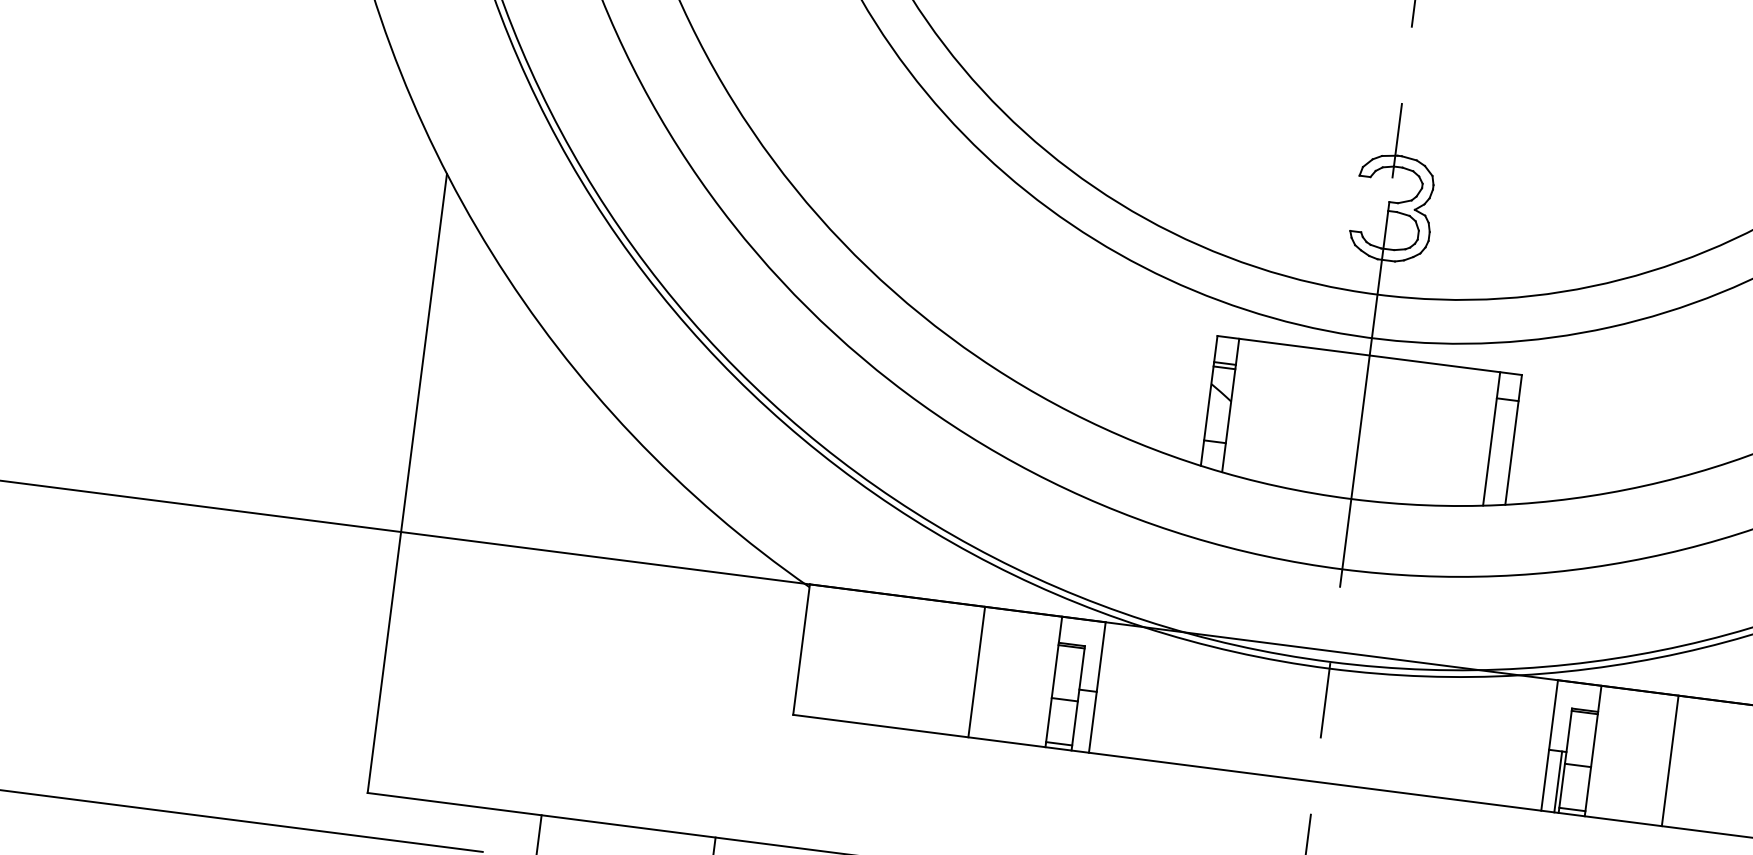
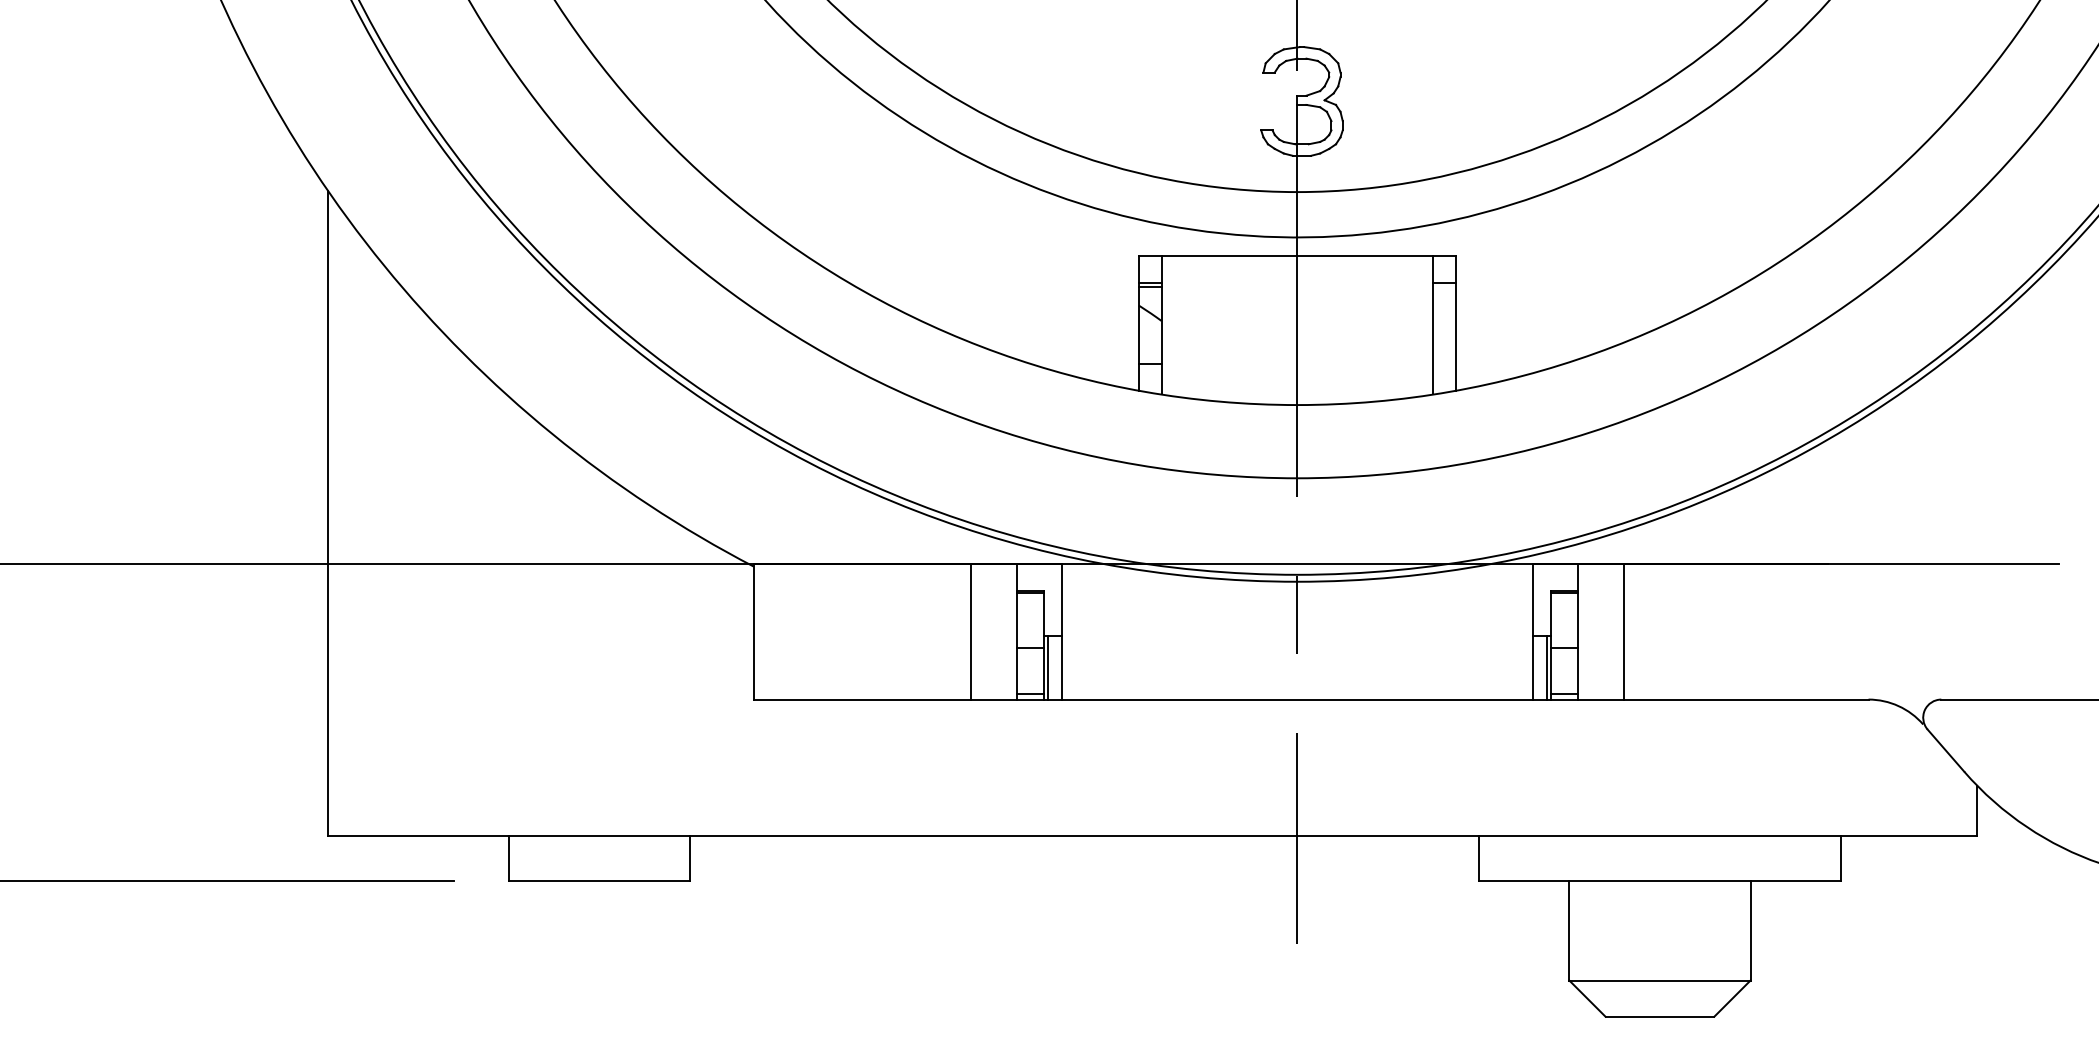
line: (977, 672) -> (971, 631), moved
line: (1080, 720) -> (1048, 667), added
line: (1670, 760) -> (1623, 631), moved

